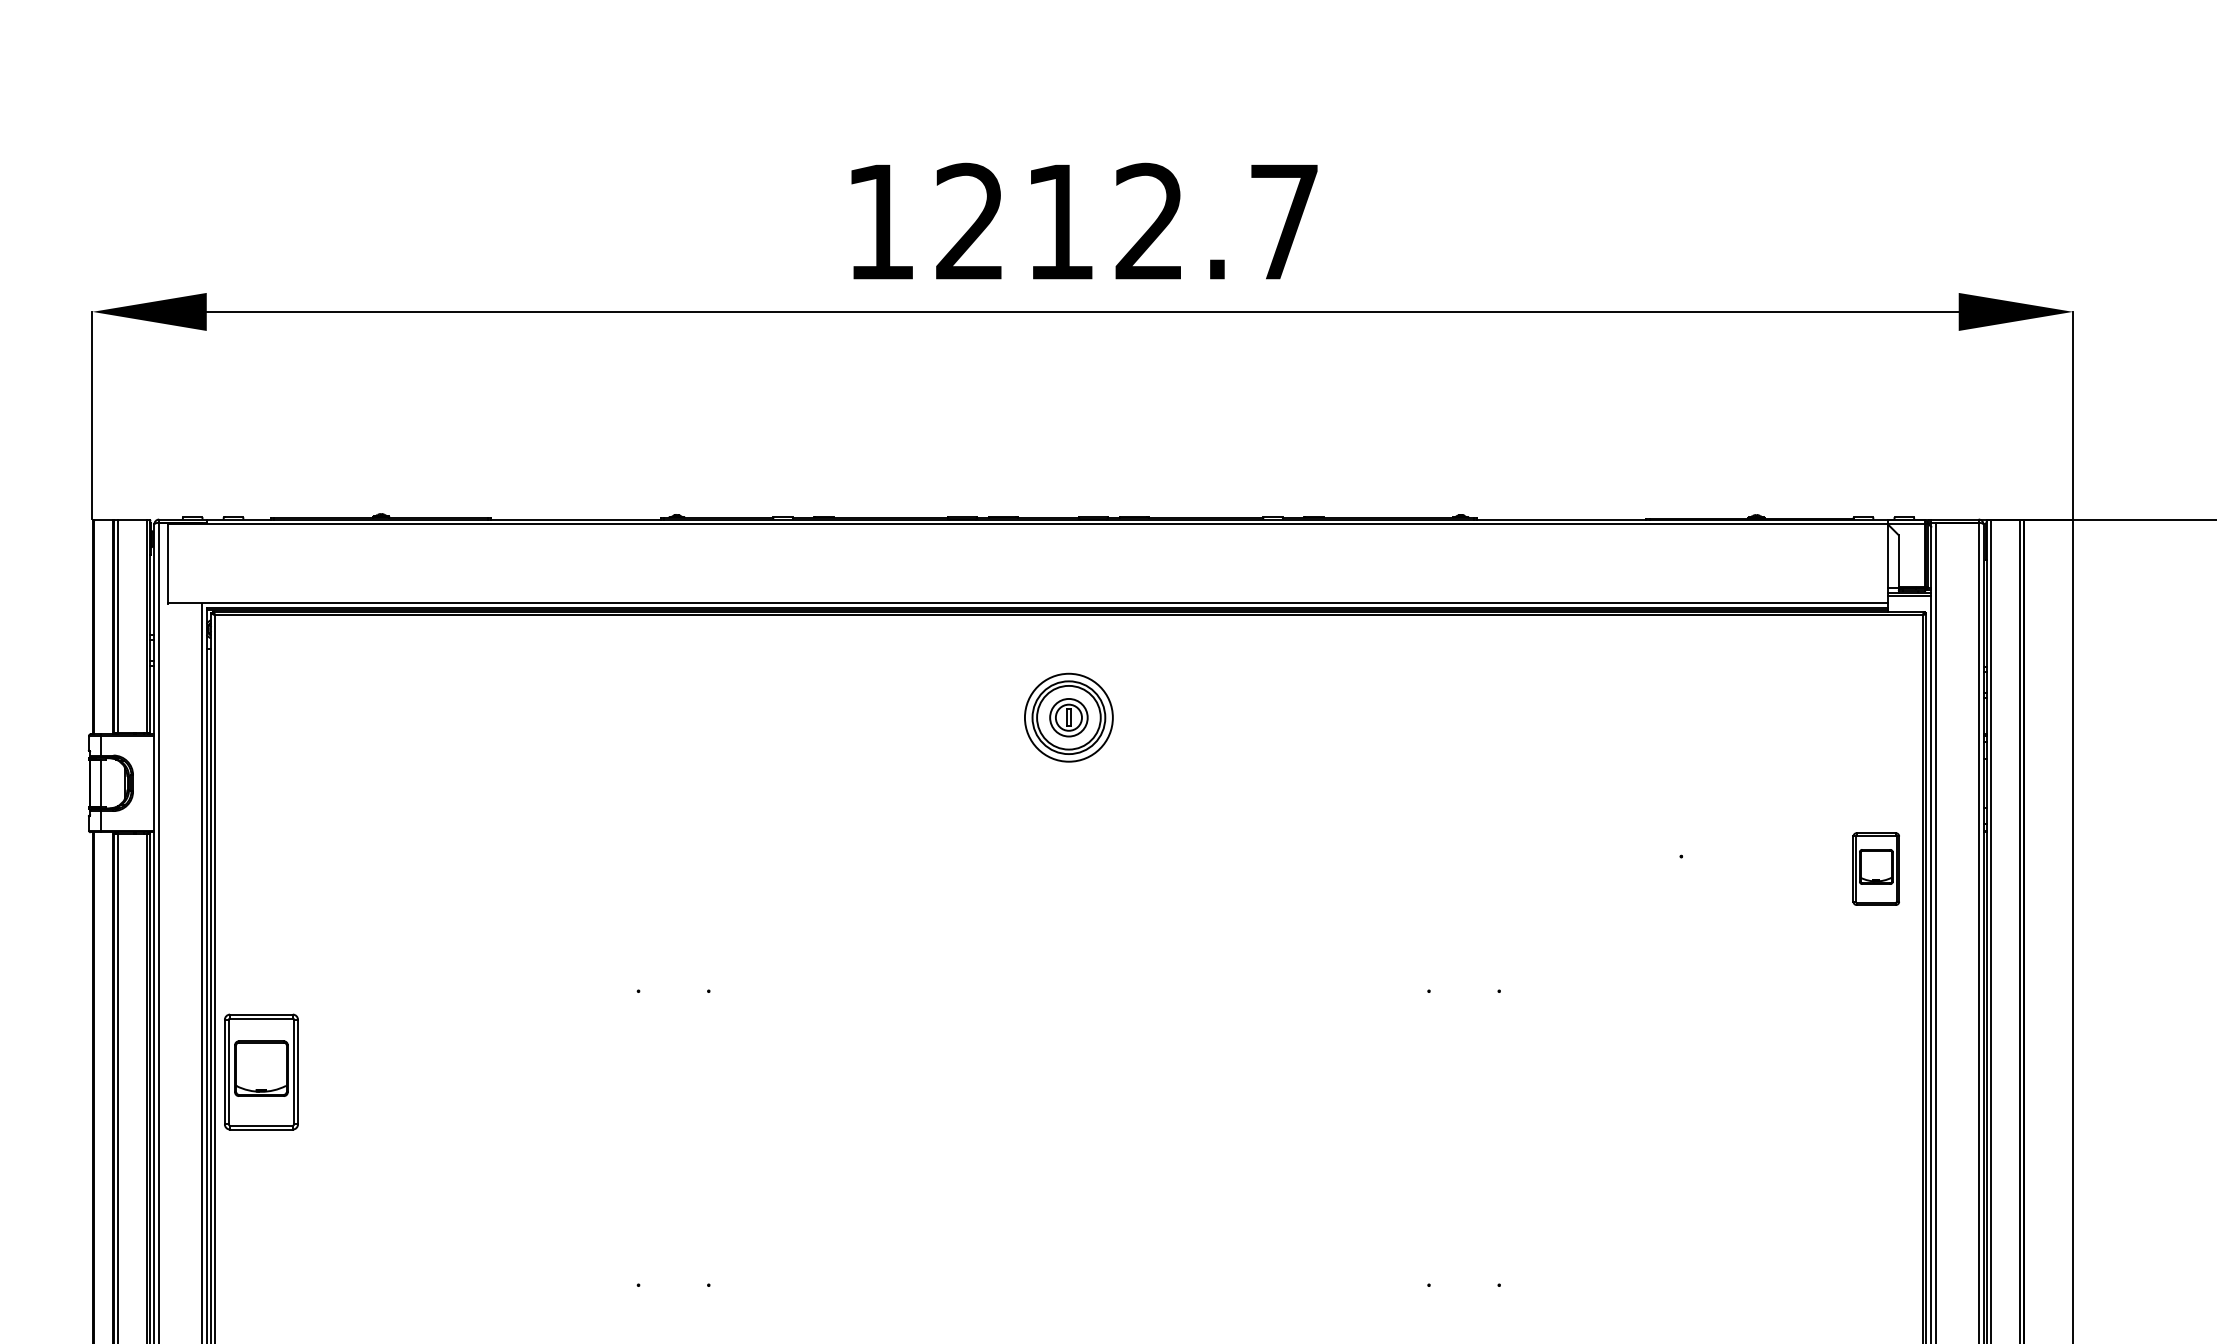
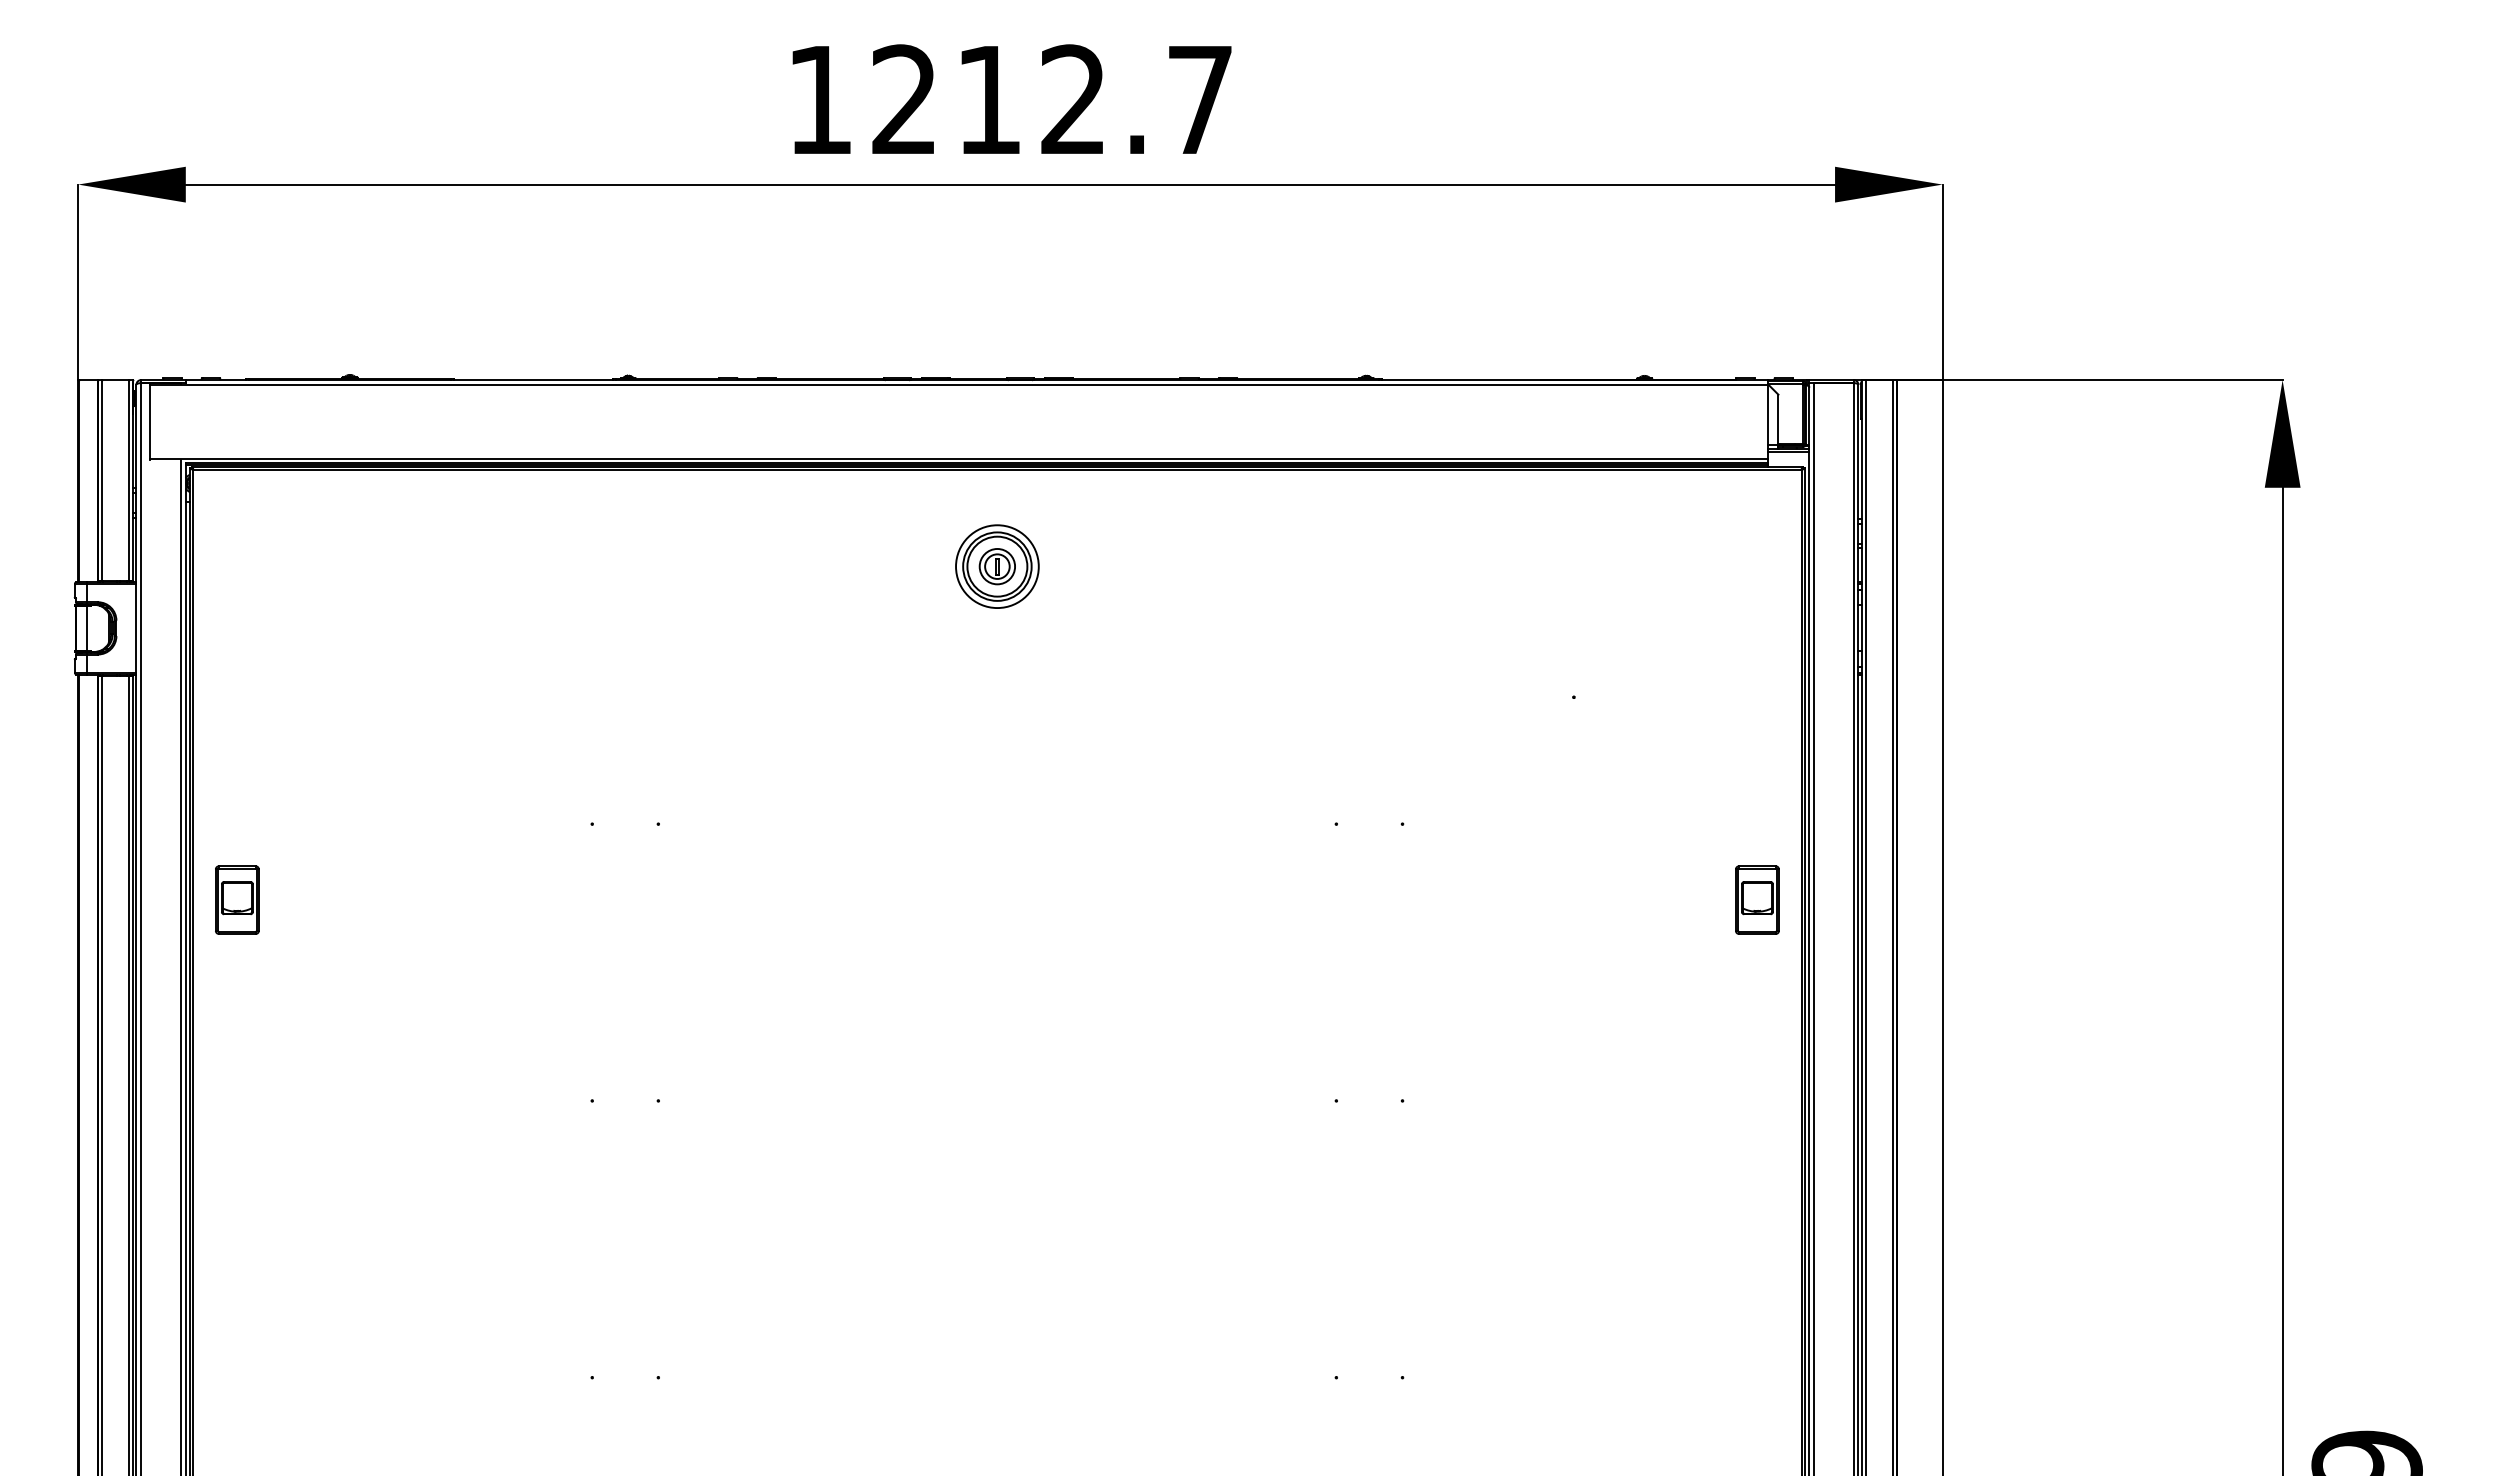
part: (1876, 868) -> (1757, 899), moved
part: (261, 1071) -> (237, 899), size x0.62

